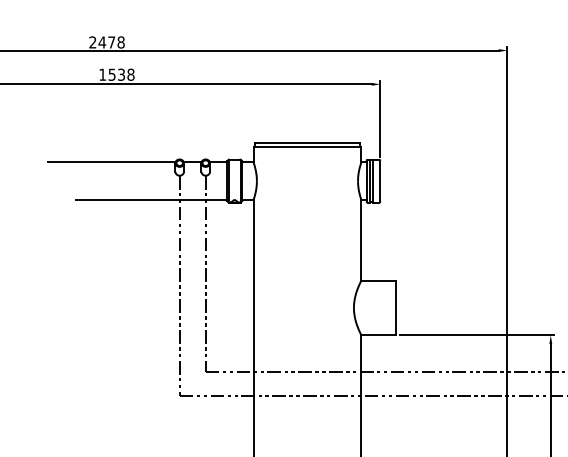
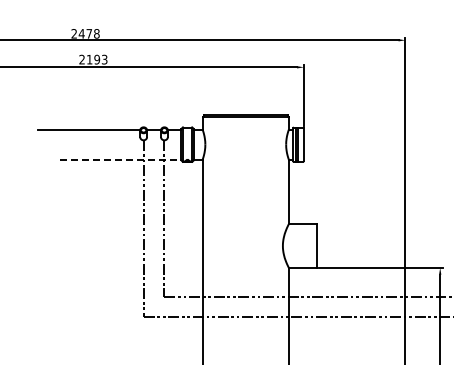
text: (116, 74) -> (93, 59), 1538 -> 2193
line: (151, 199) -> (121, 159), solid -> dashed

